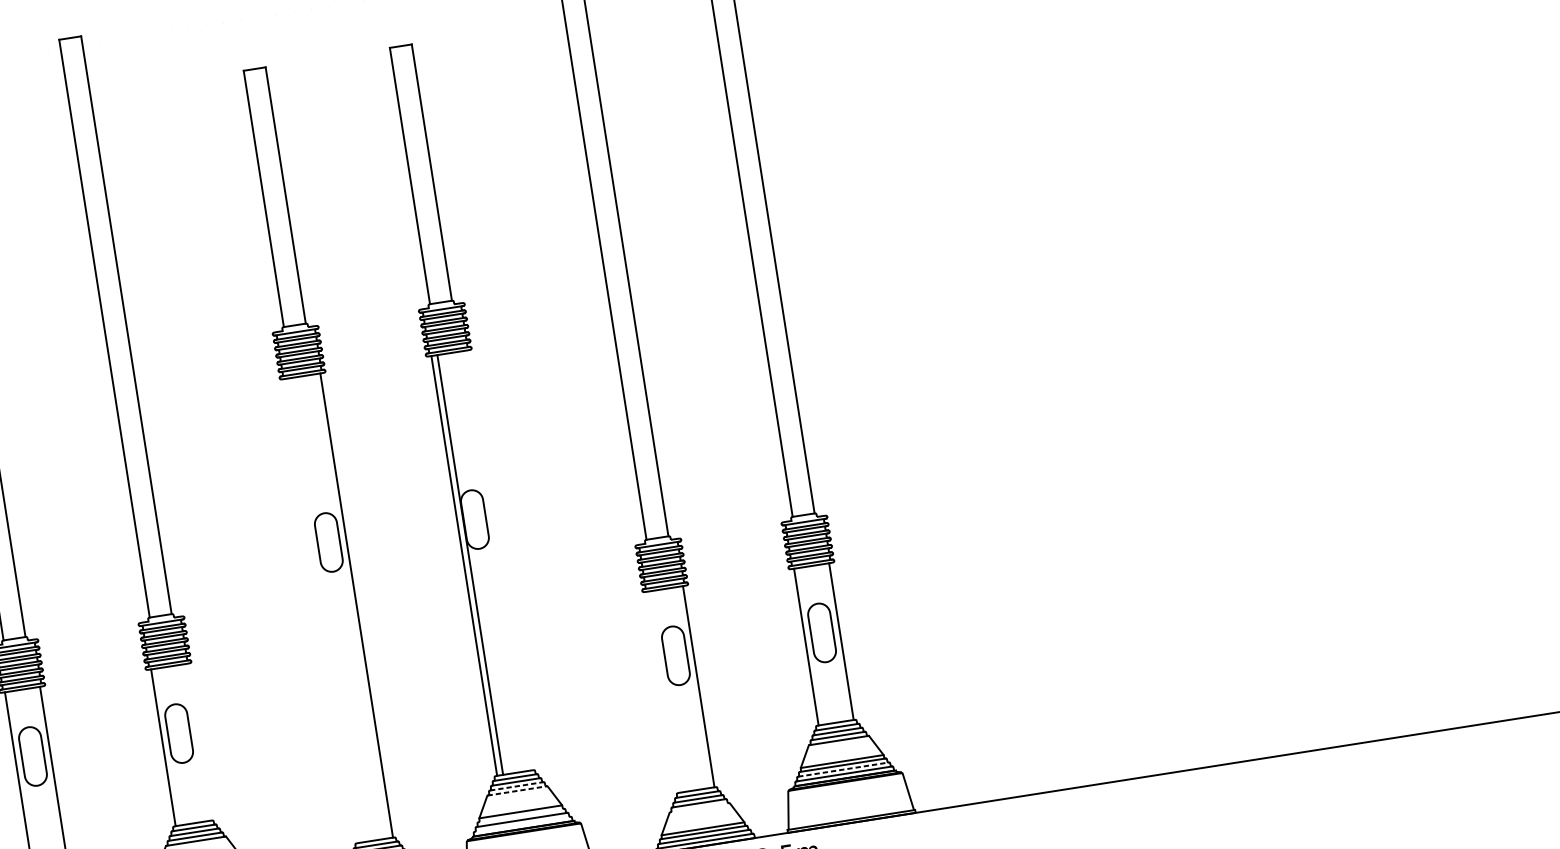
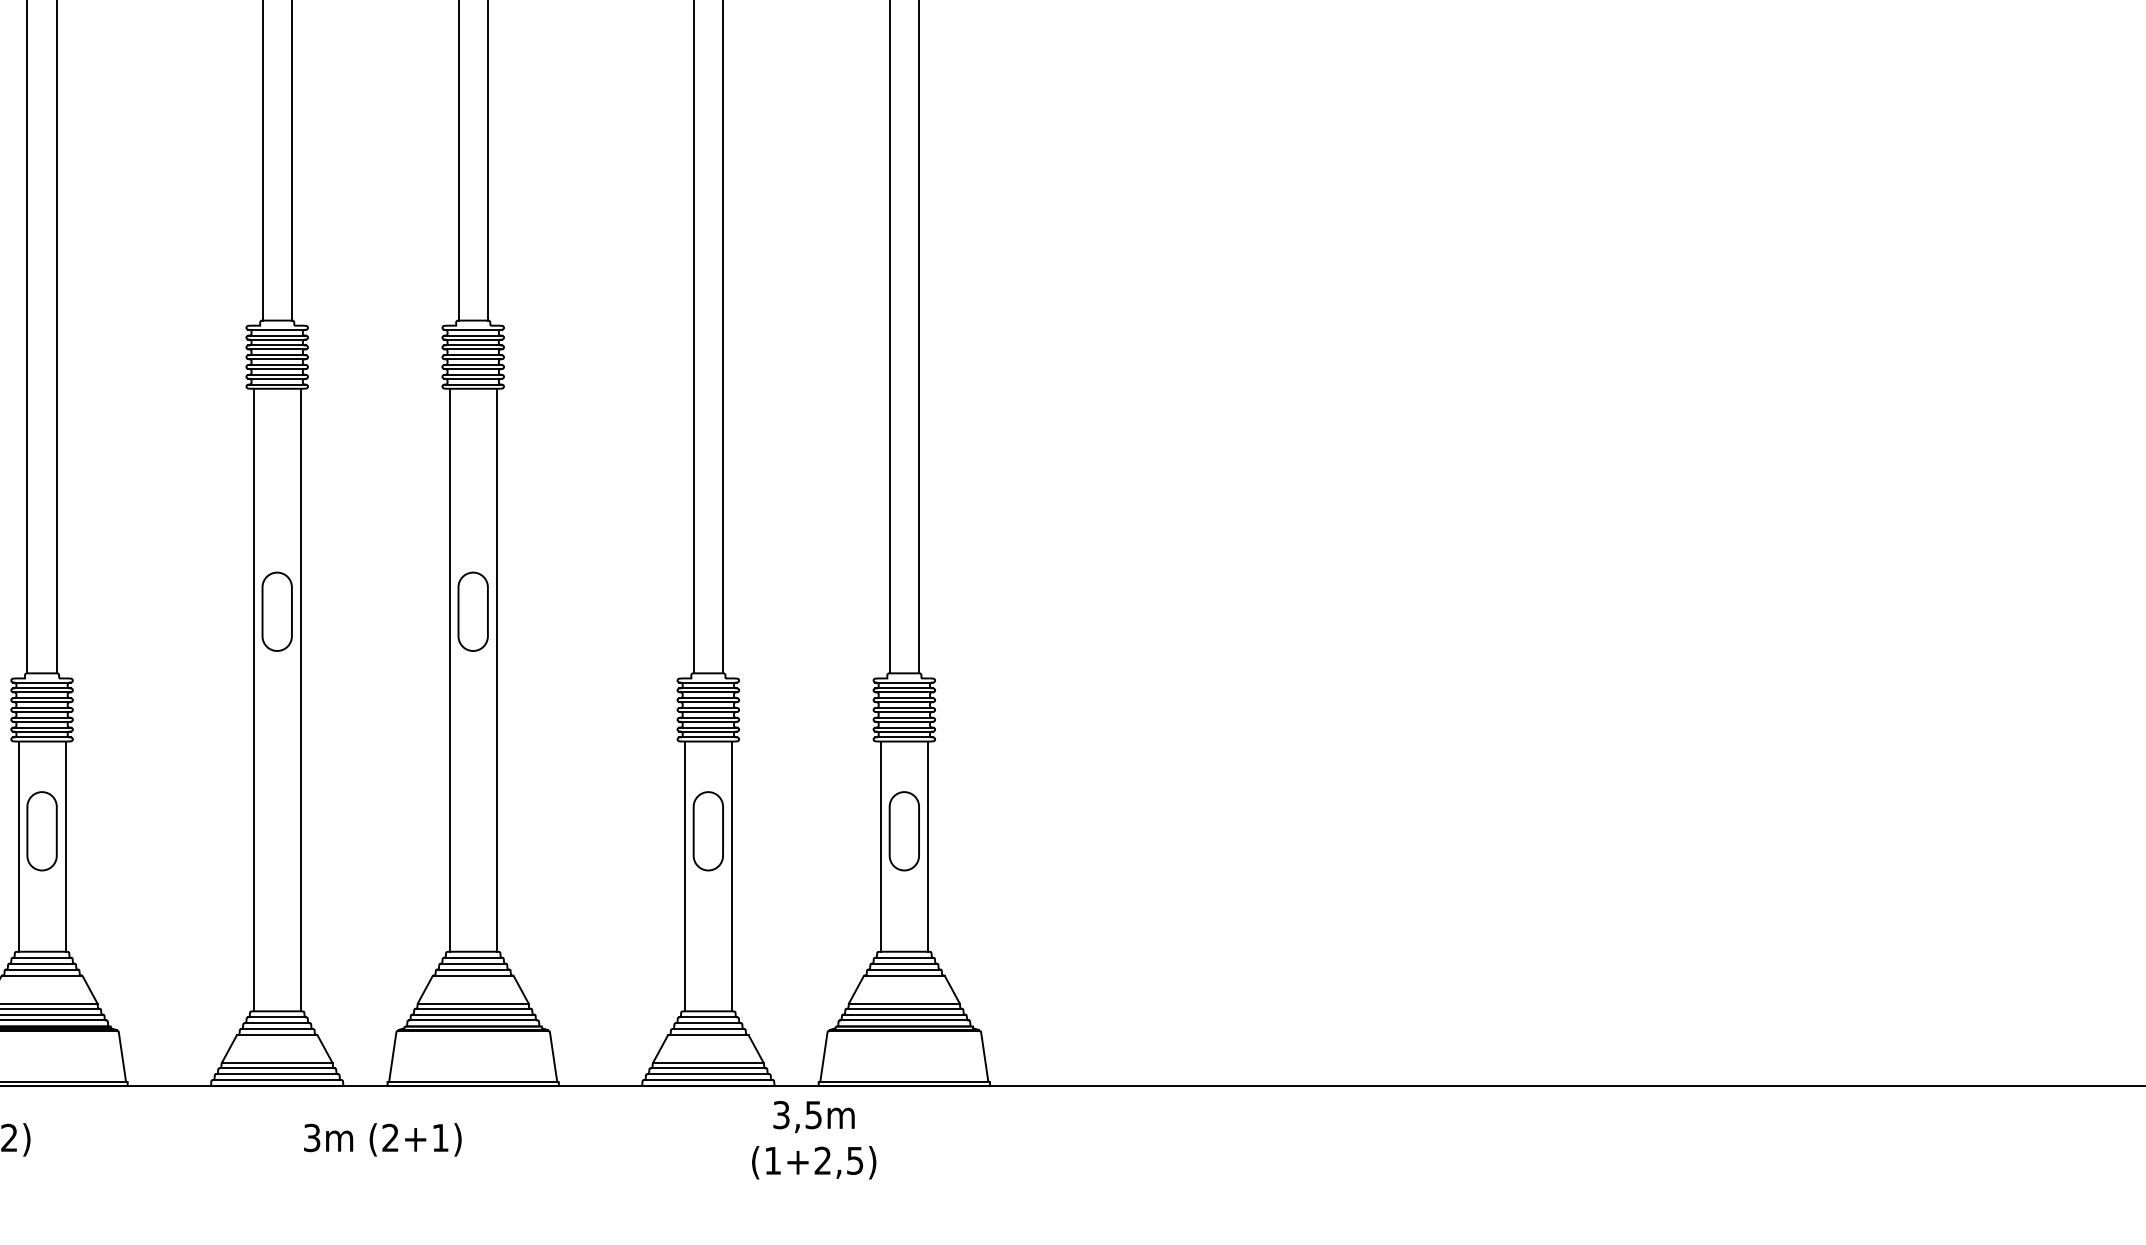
line: (469, 564) -> (496, 669), moved
line: (321, 610) -> (253, 699), added
line: (663, 692) -> (684, 876), added
line: (198, 742) -> (65, 846), added
line: (843, 769) -> (904, 1014), dashed -> solid
line: (516, 786) -> (473, 969), dashed -> solid
line: (517, 790) -> (473, 975), dashed -> solid
line: (699, 808) -> (708, 1035), added
line: (520, 815) -> (472, 1008), added
line: (522, 824) -> (473, 1020), added

